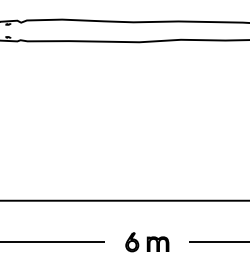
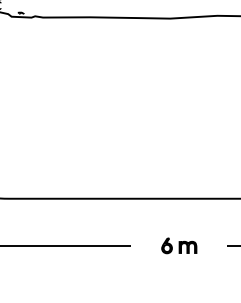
part: (147, 241) -> (179, 245), size x0.71

